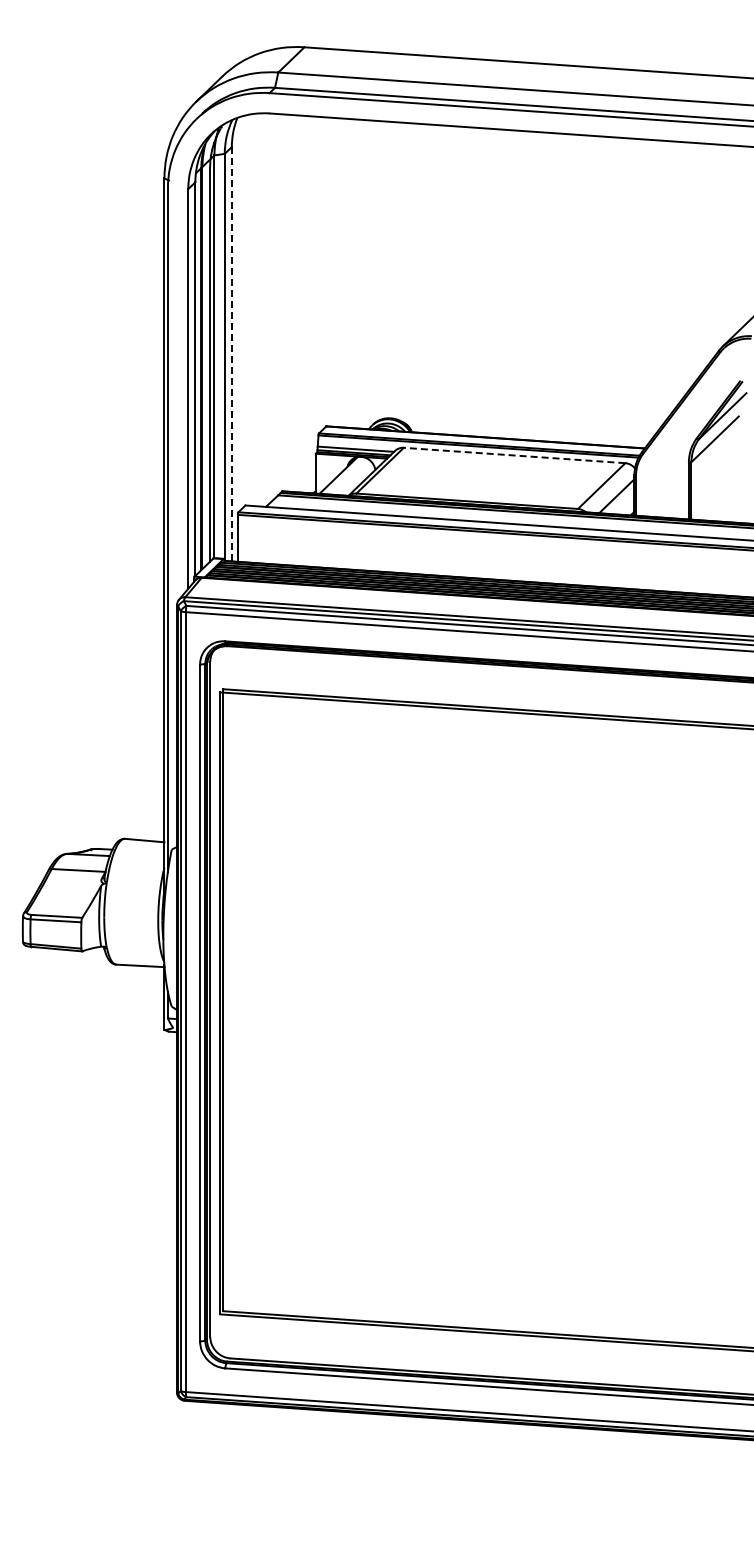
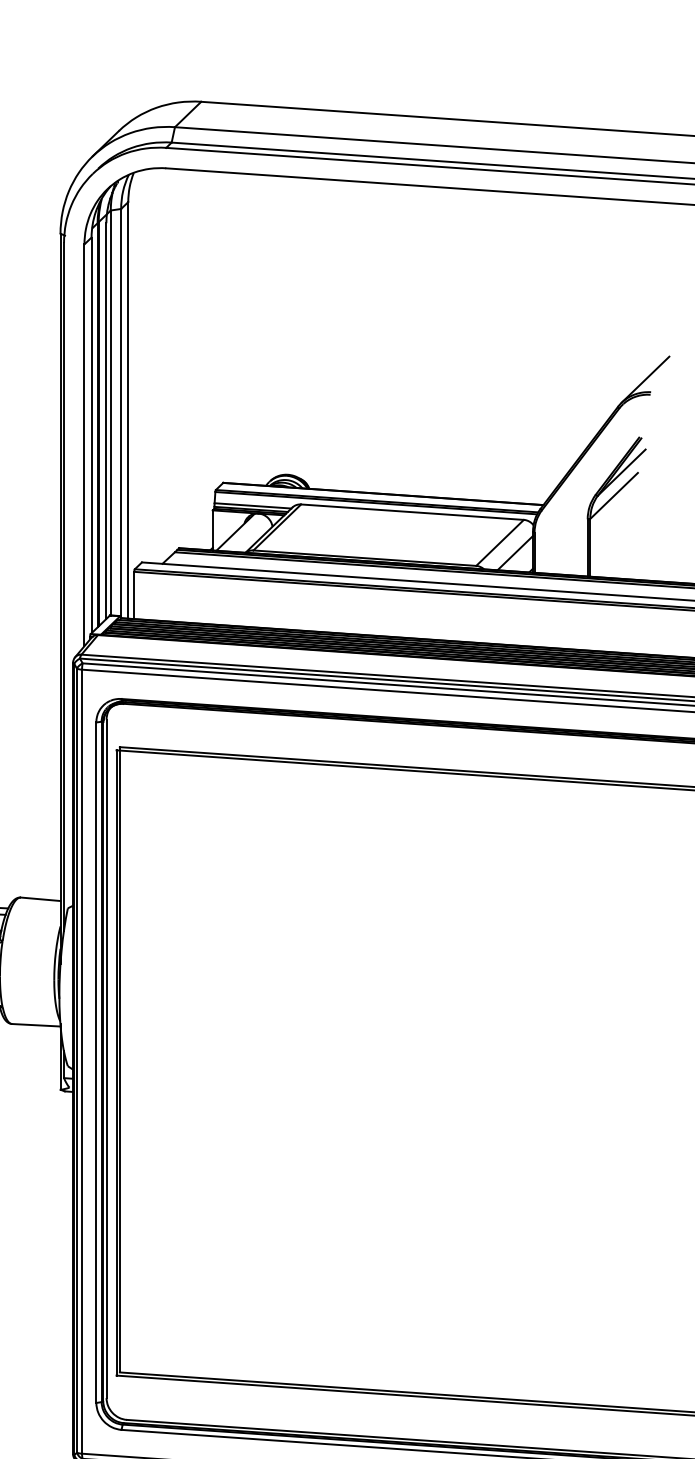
line: (231, 353) -> (127, 409), dashed -> solid
line: (514, 455) -> (412, 512), dashed -> solid

